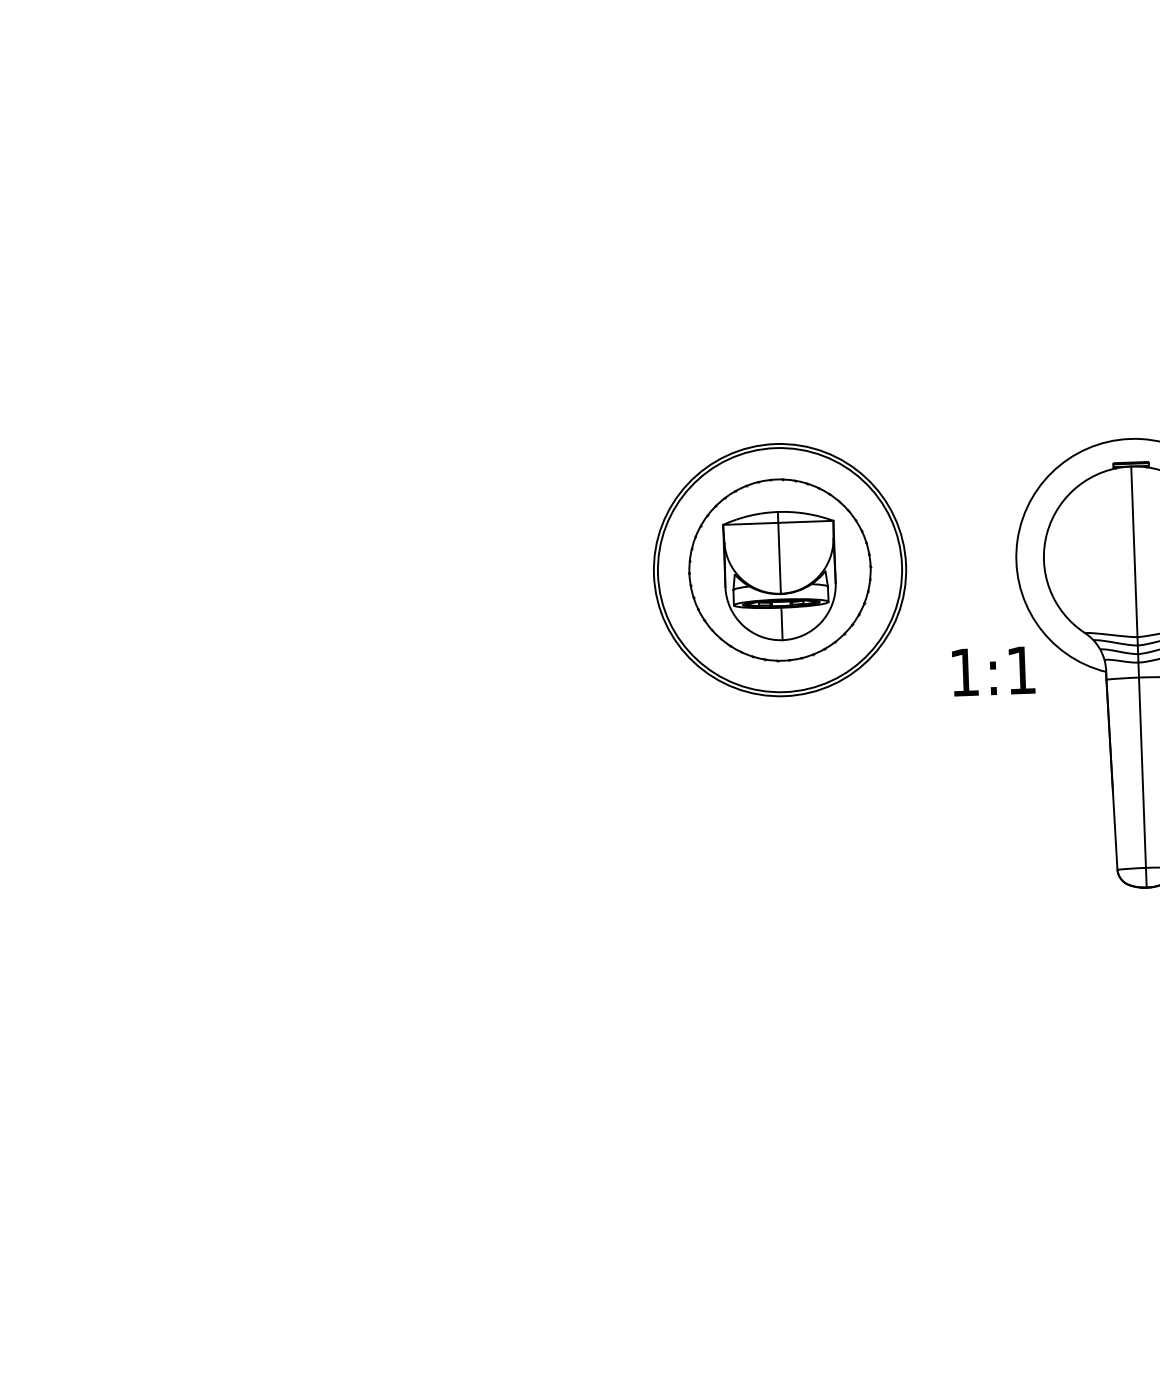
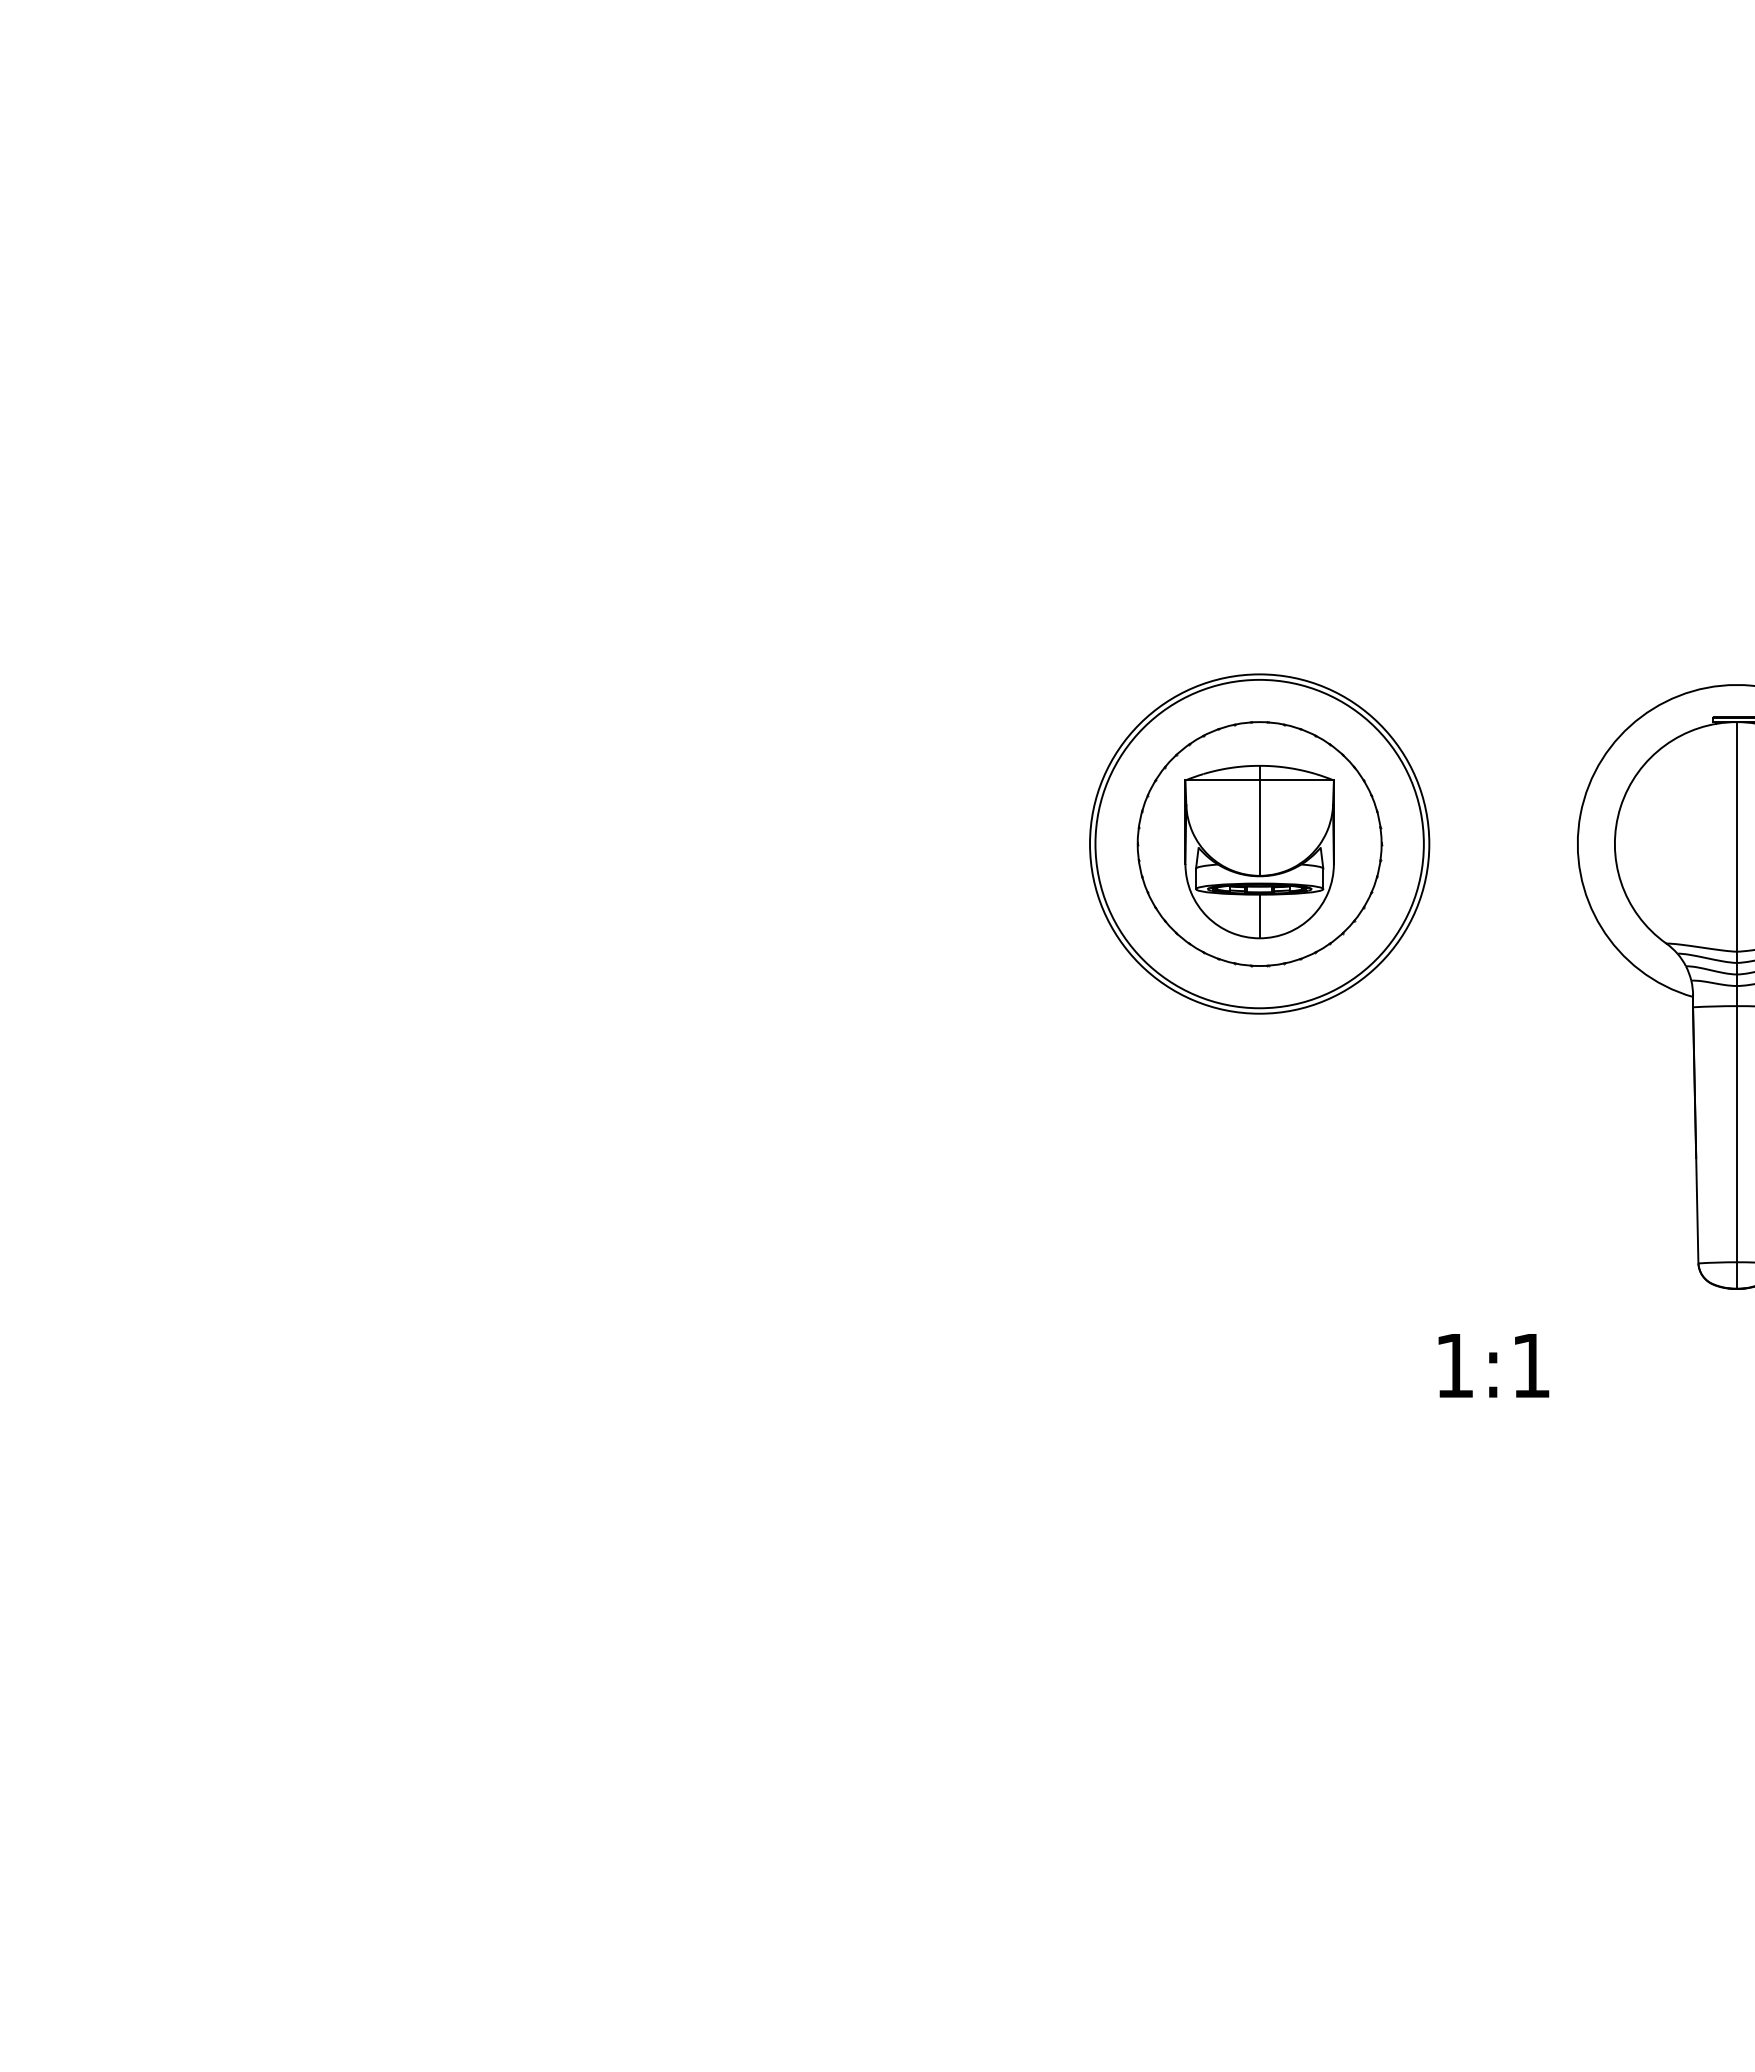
text: (993, 671) -> (1493, 1365), moved

